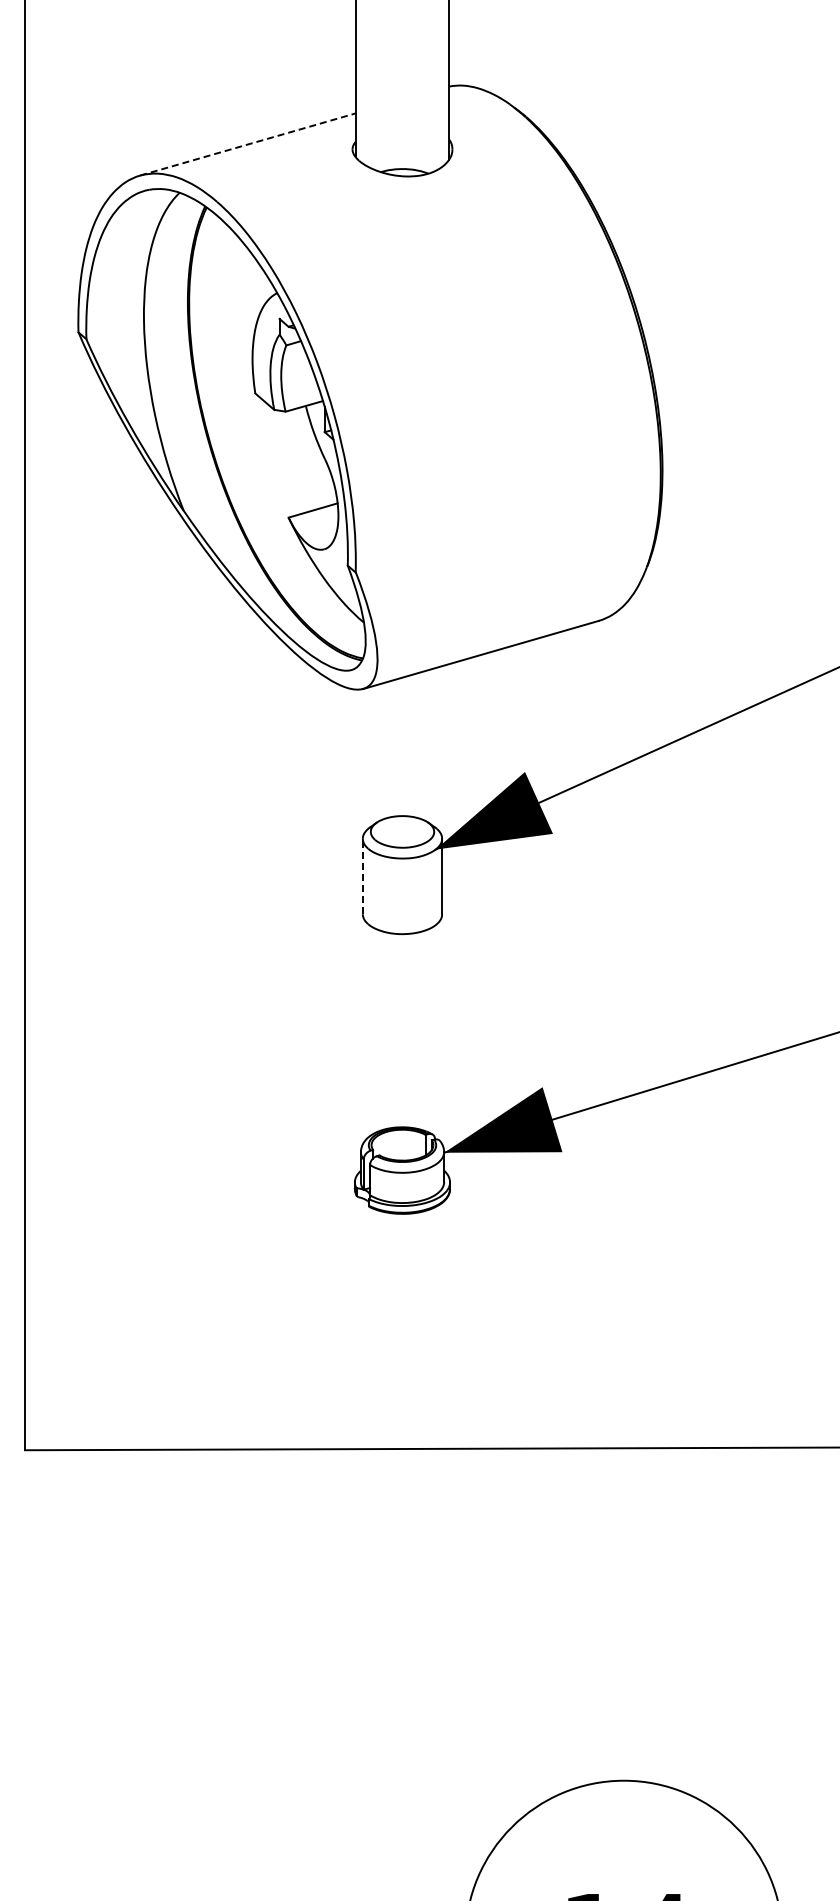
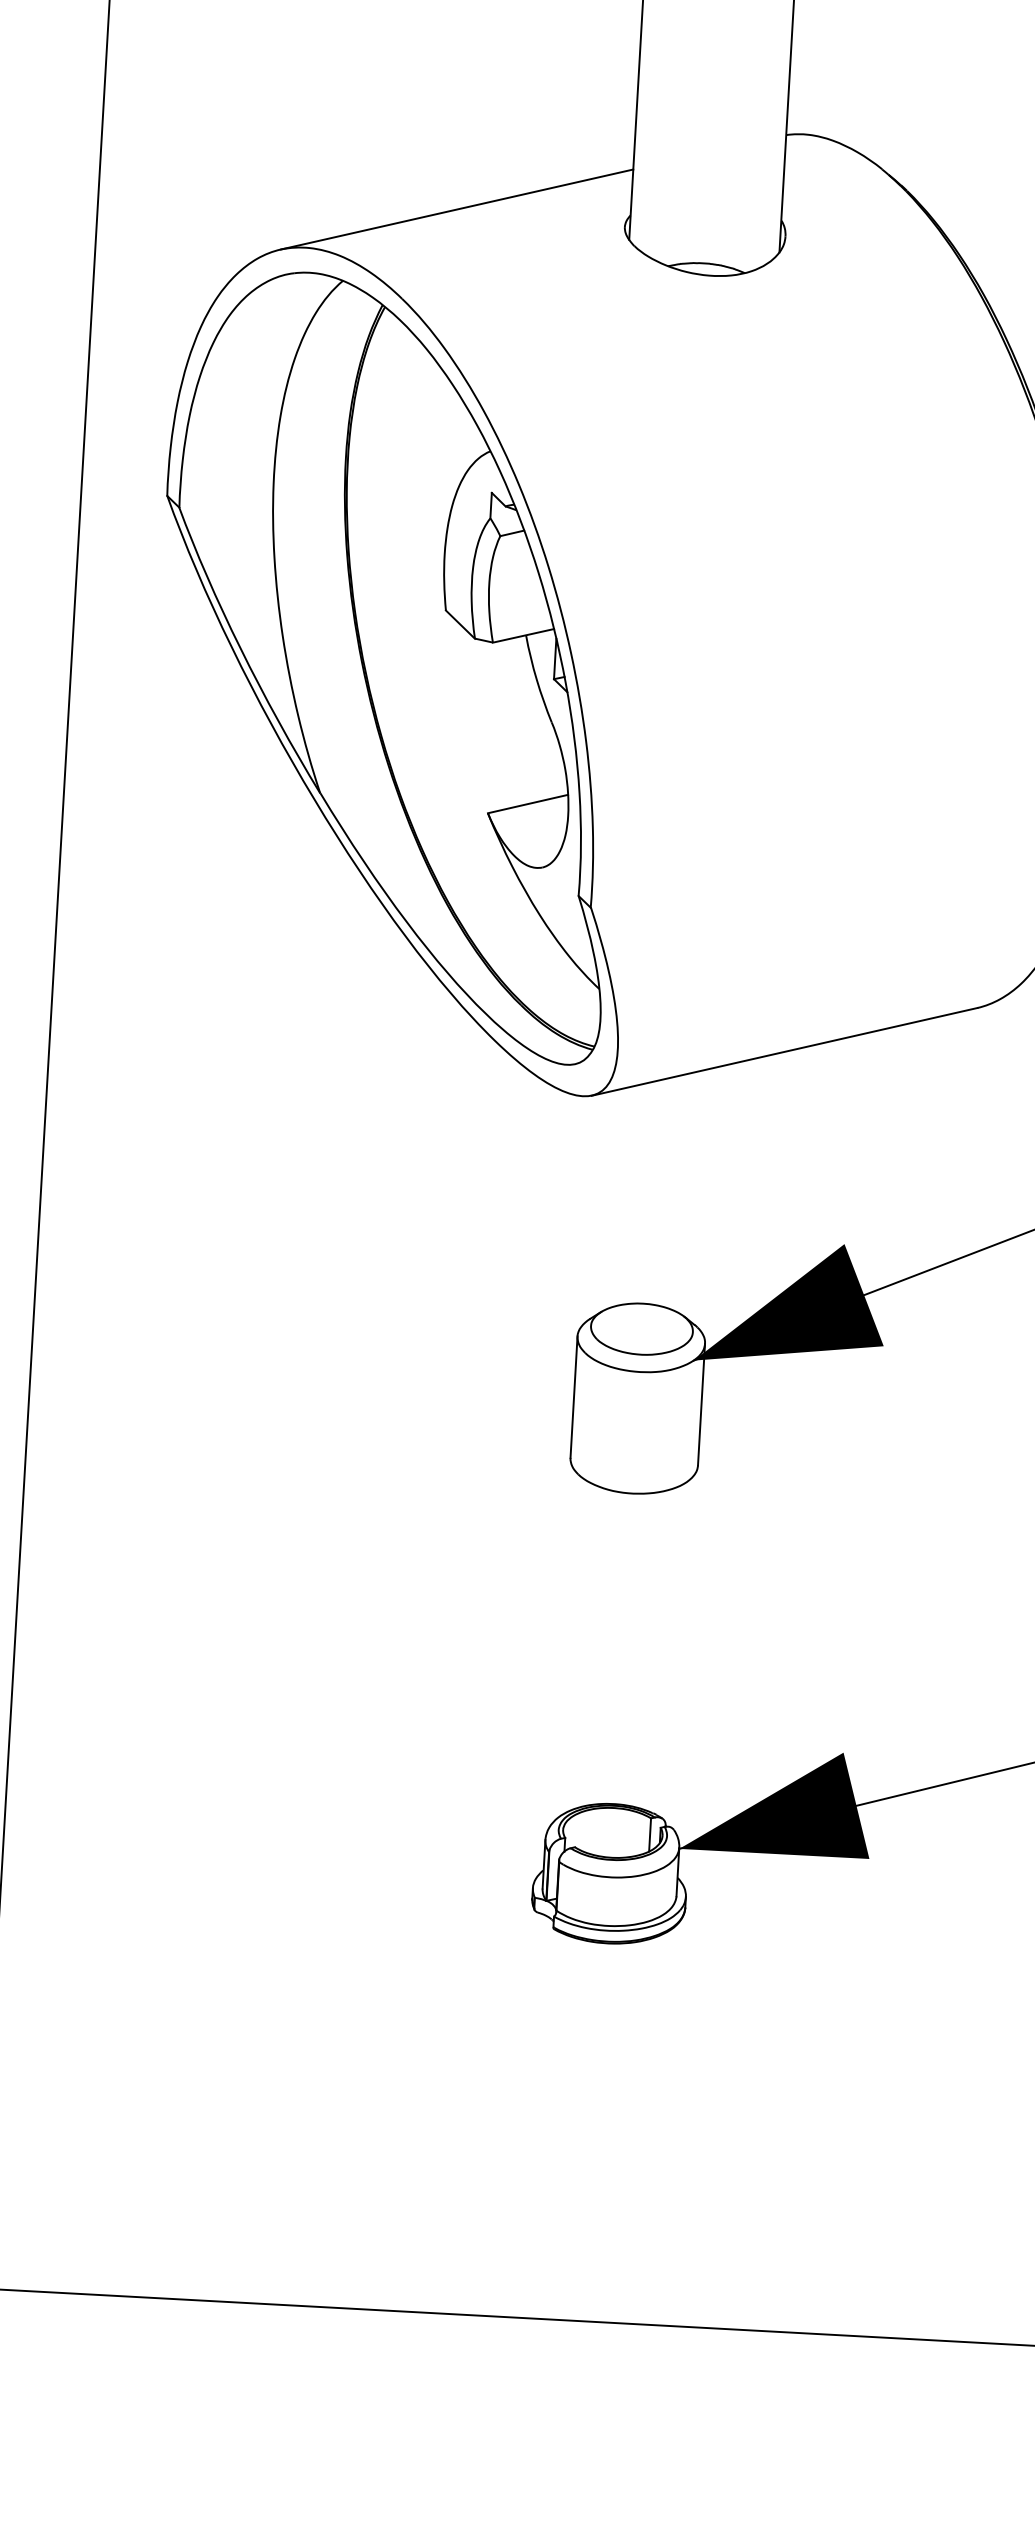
line: (248, 144) -> (458, 209), dashed -> solid
line: (362, 876) -> (573, 1397), dashed -> solid

